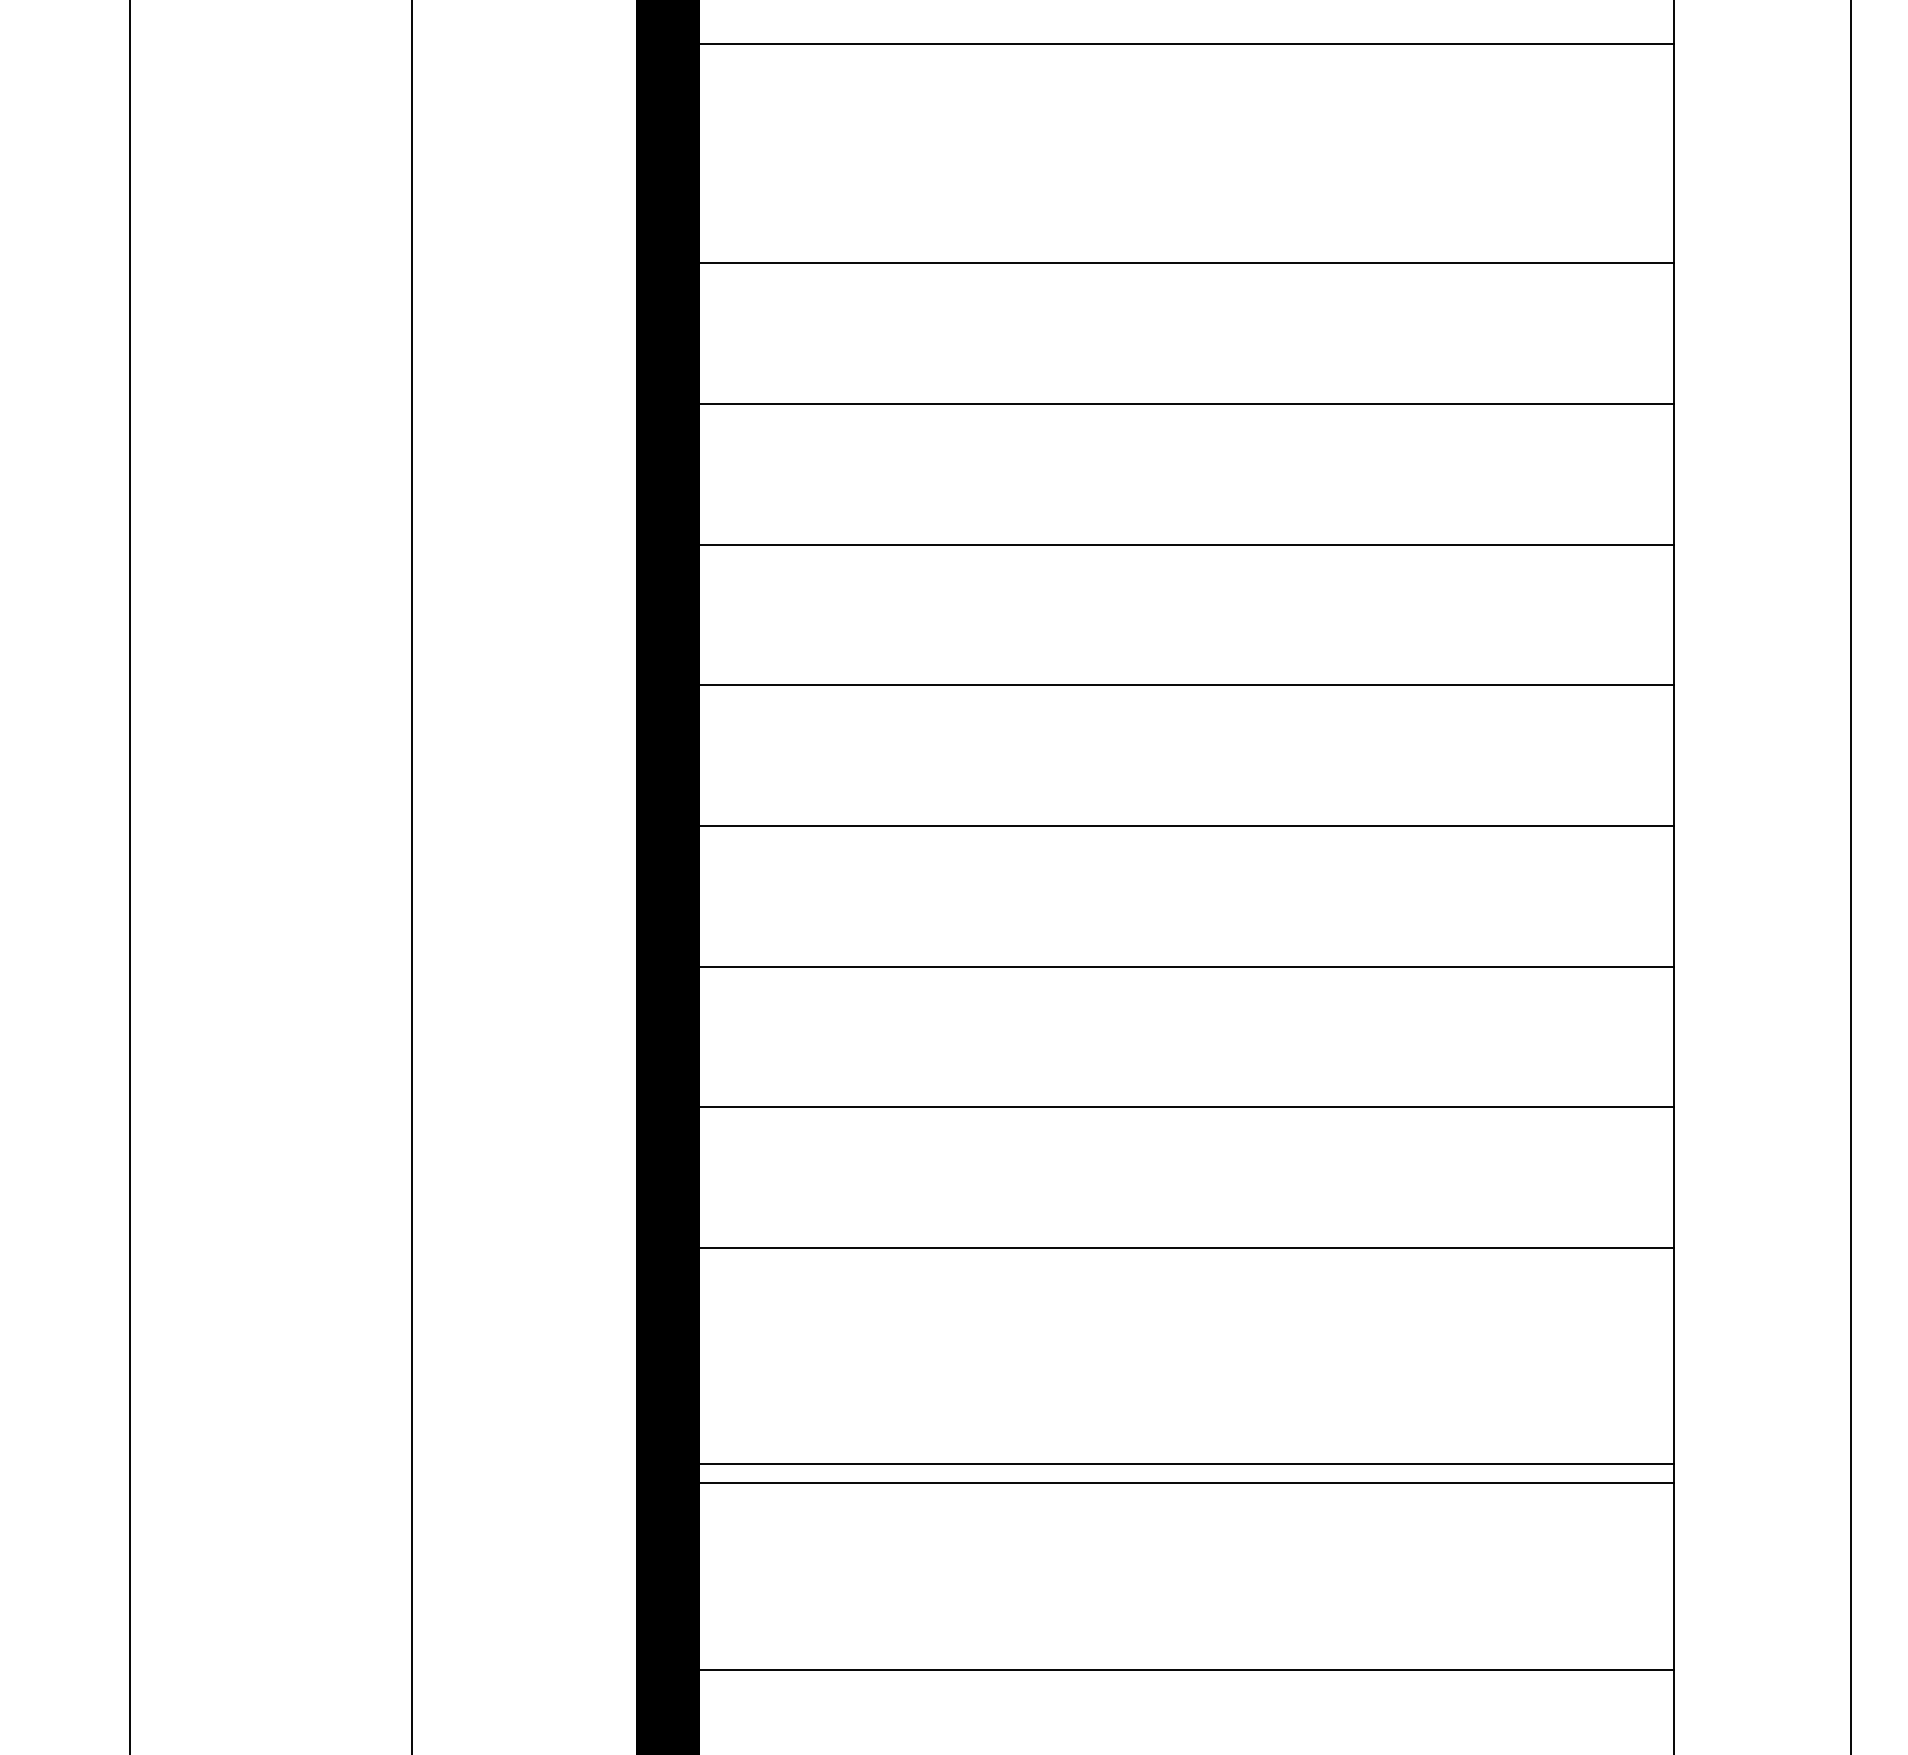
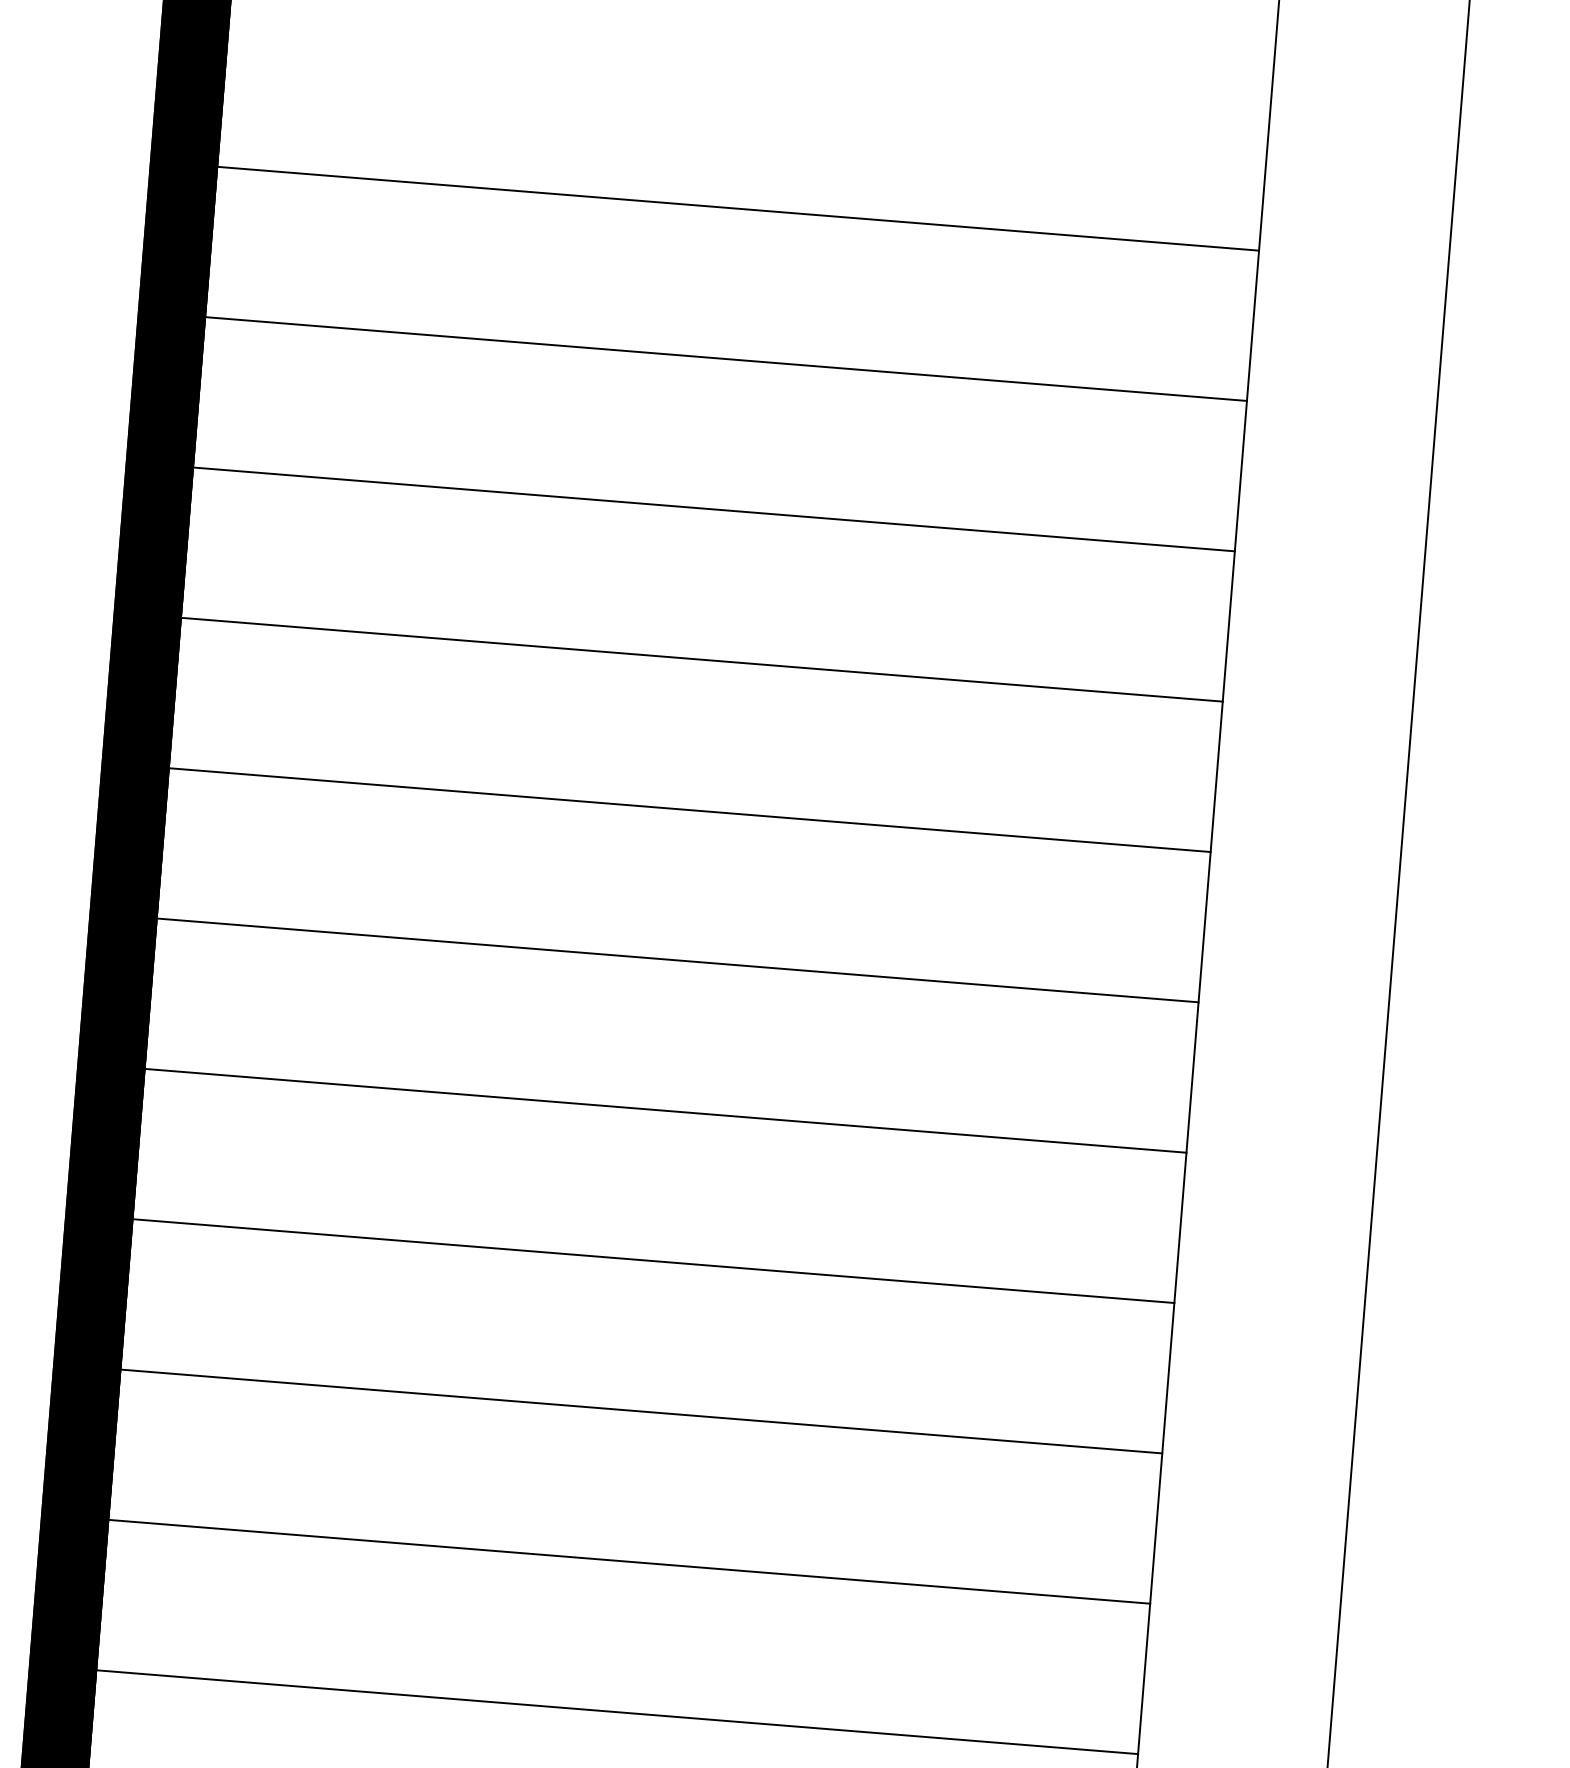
line: (1186, 43) -> (738, 208), moved
line: (1186, 1464) -> (617, 1712), moved
line: (1186, 1482) -> (629, 1561), moved

